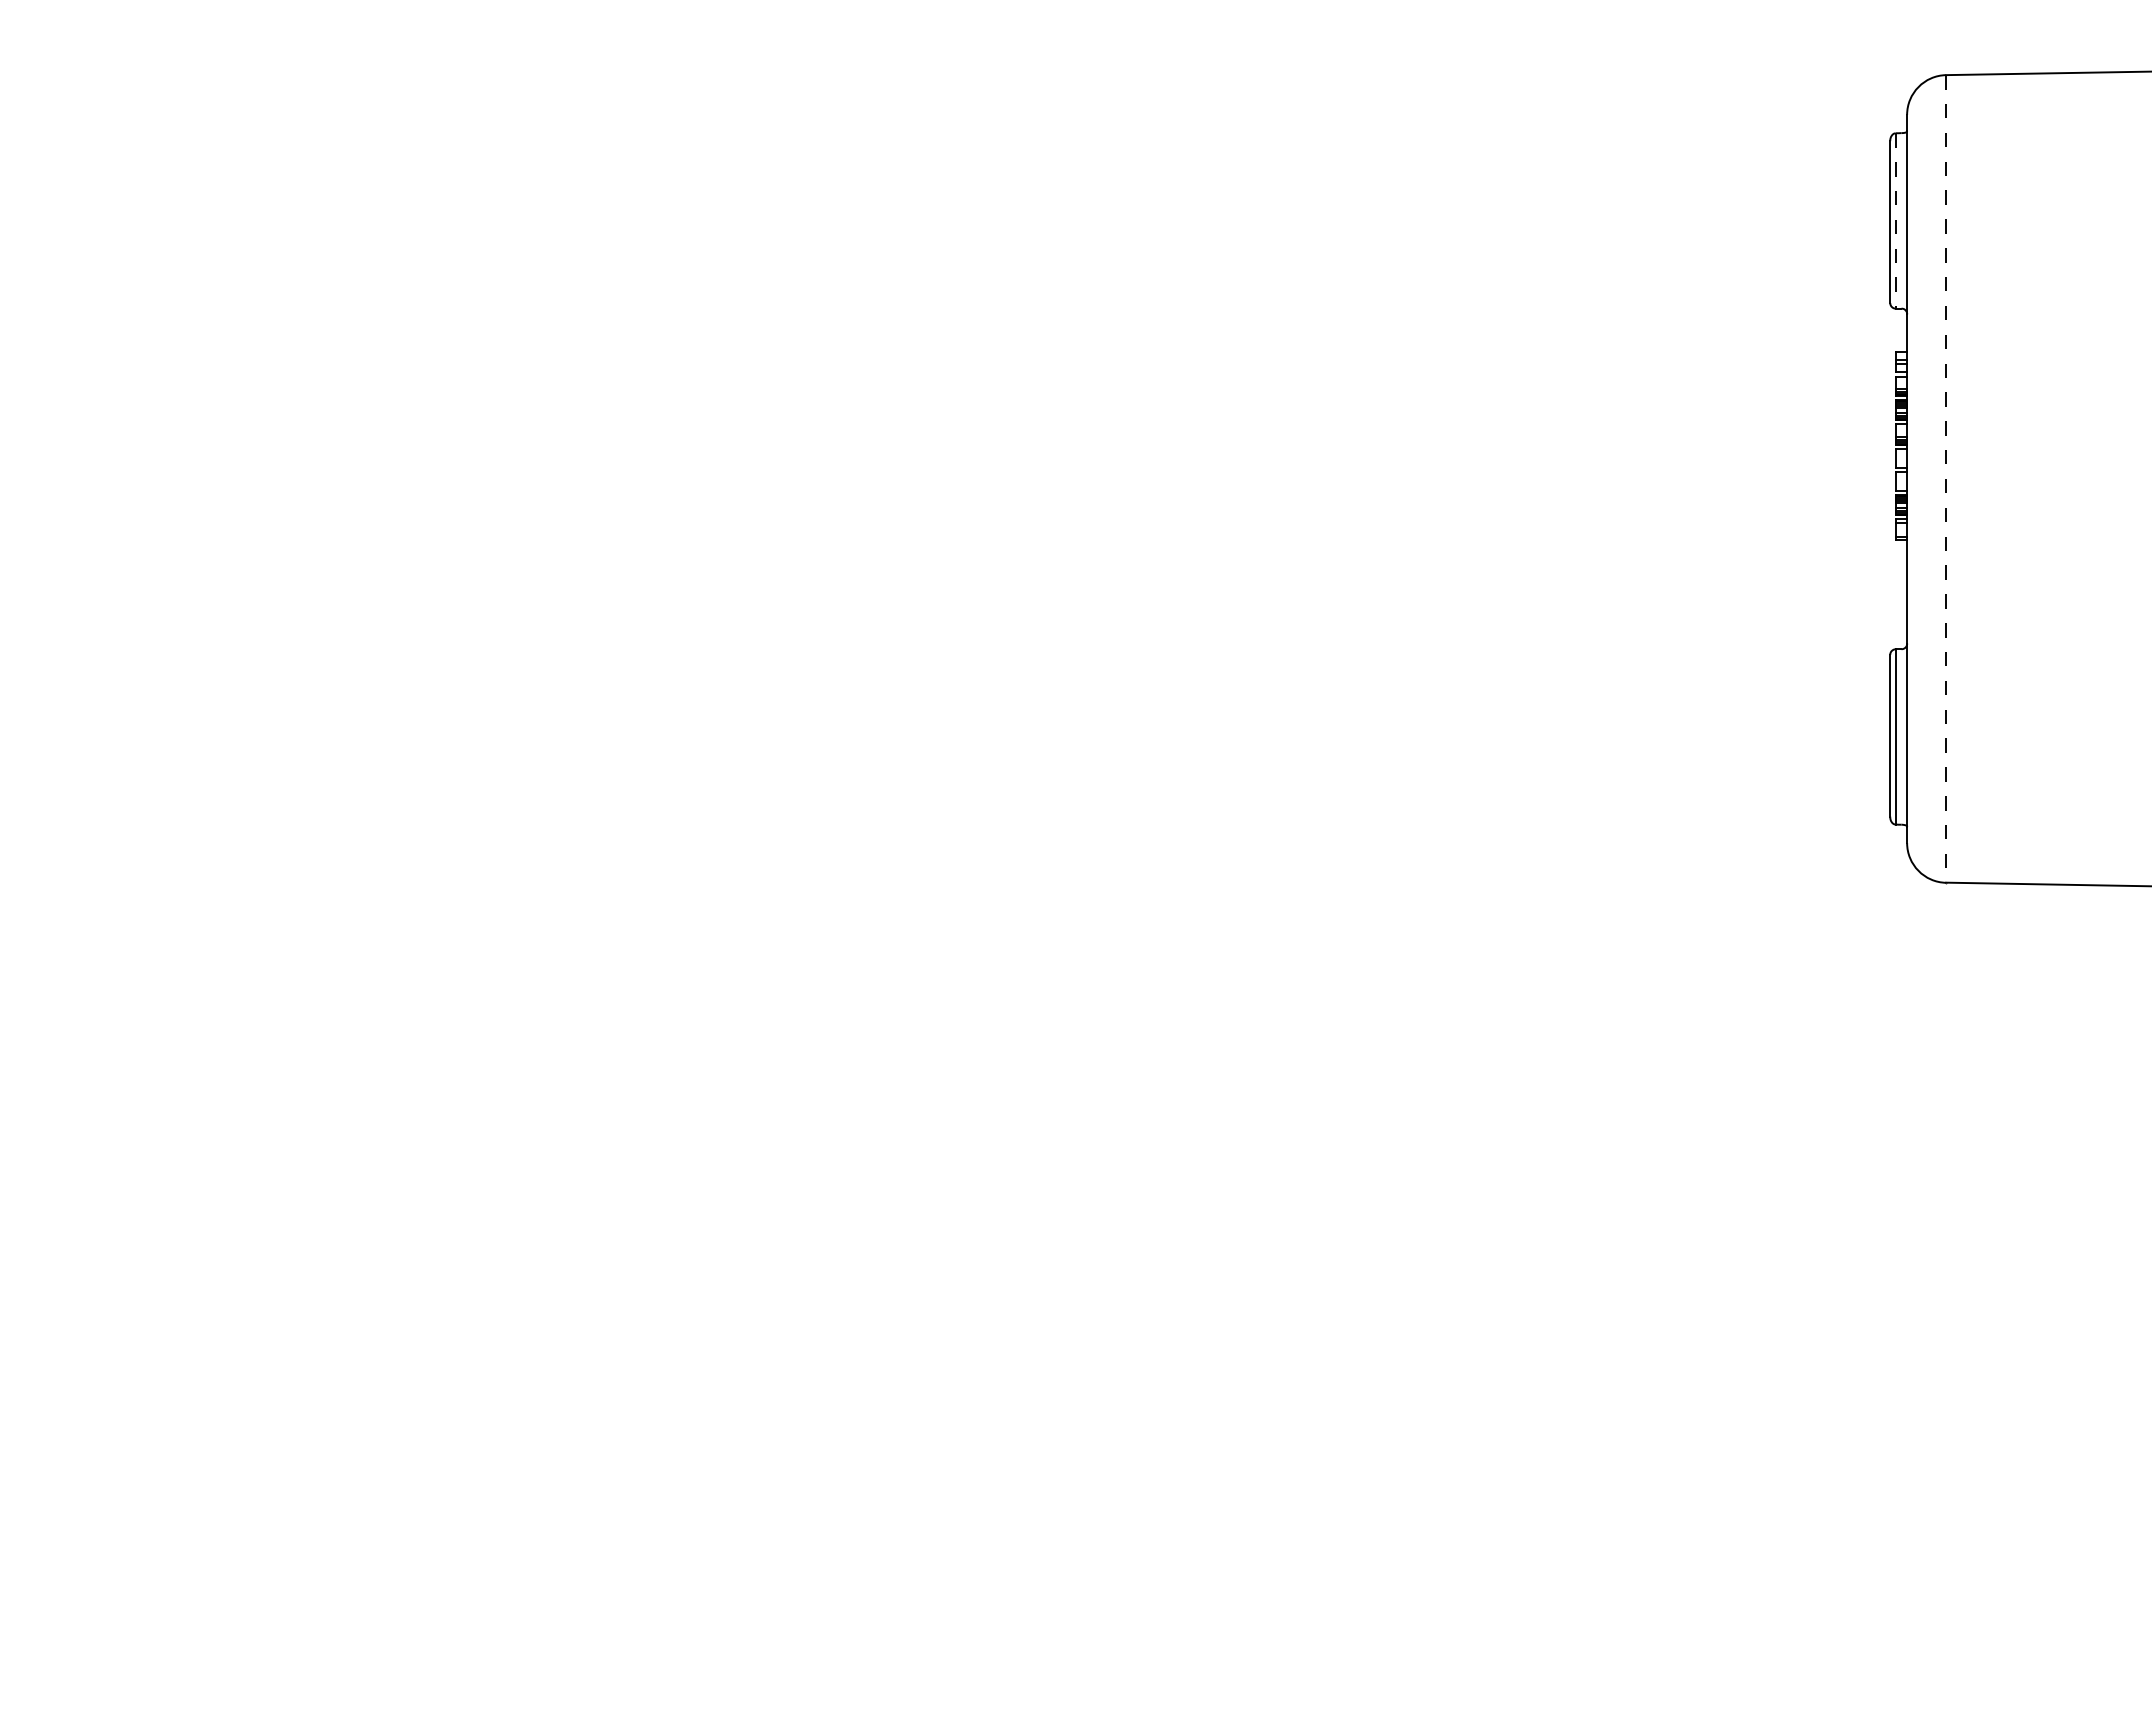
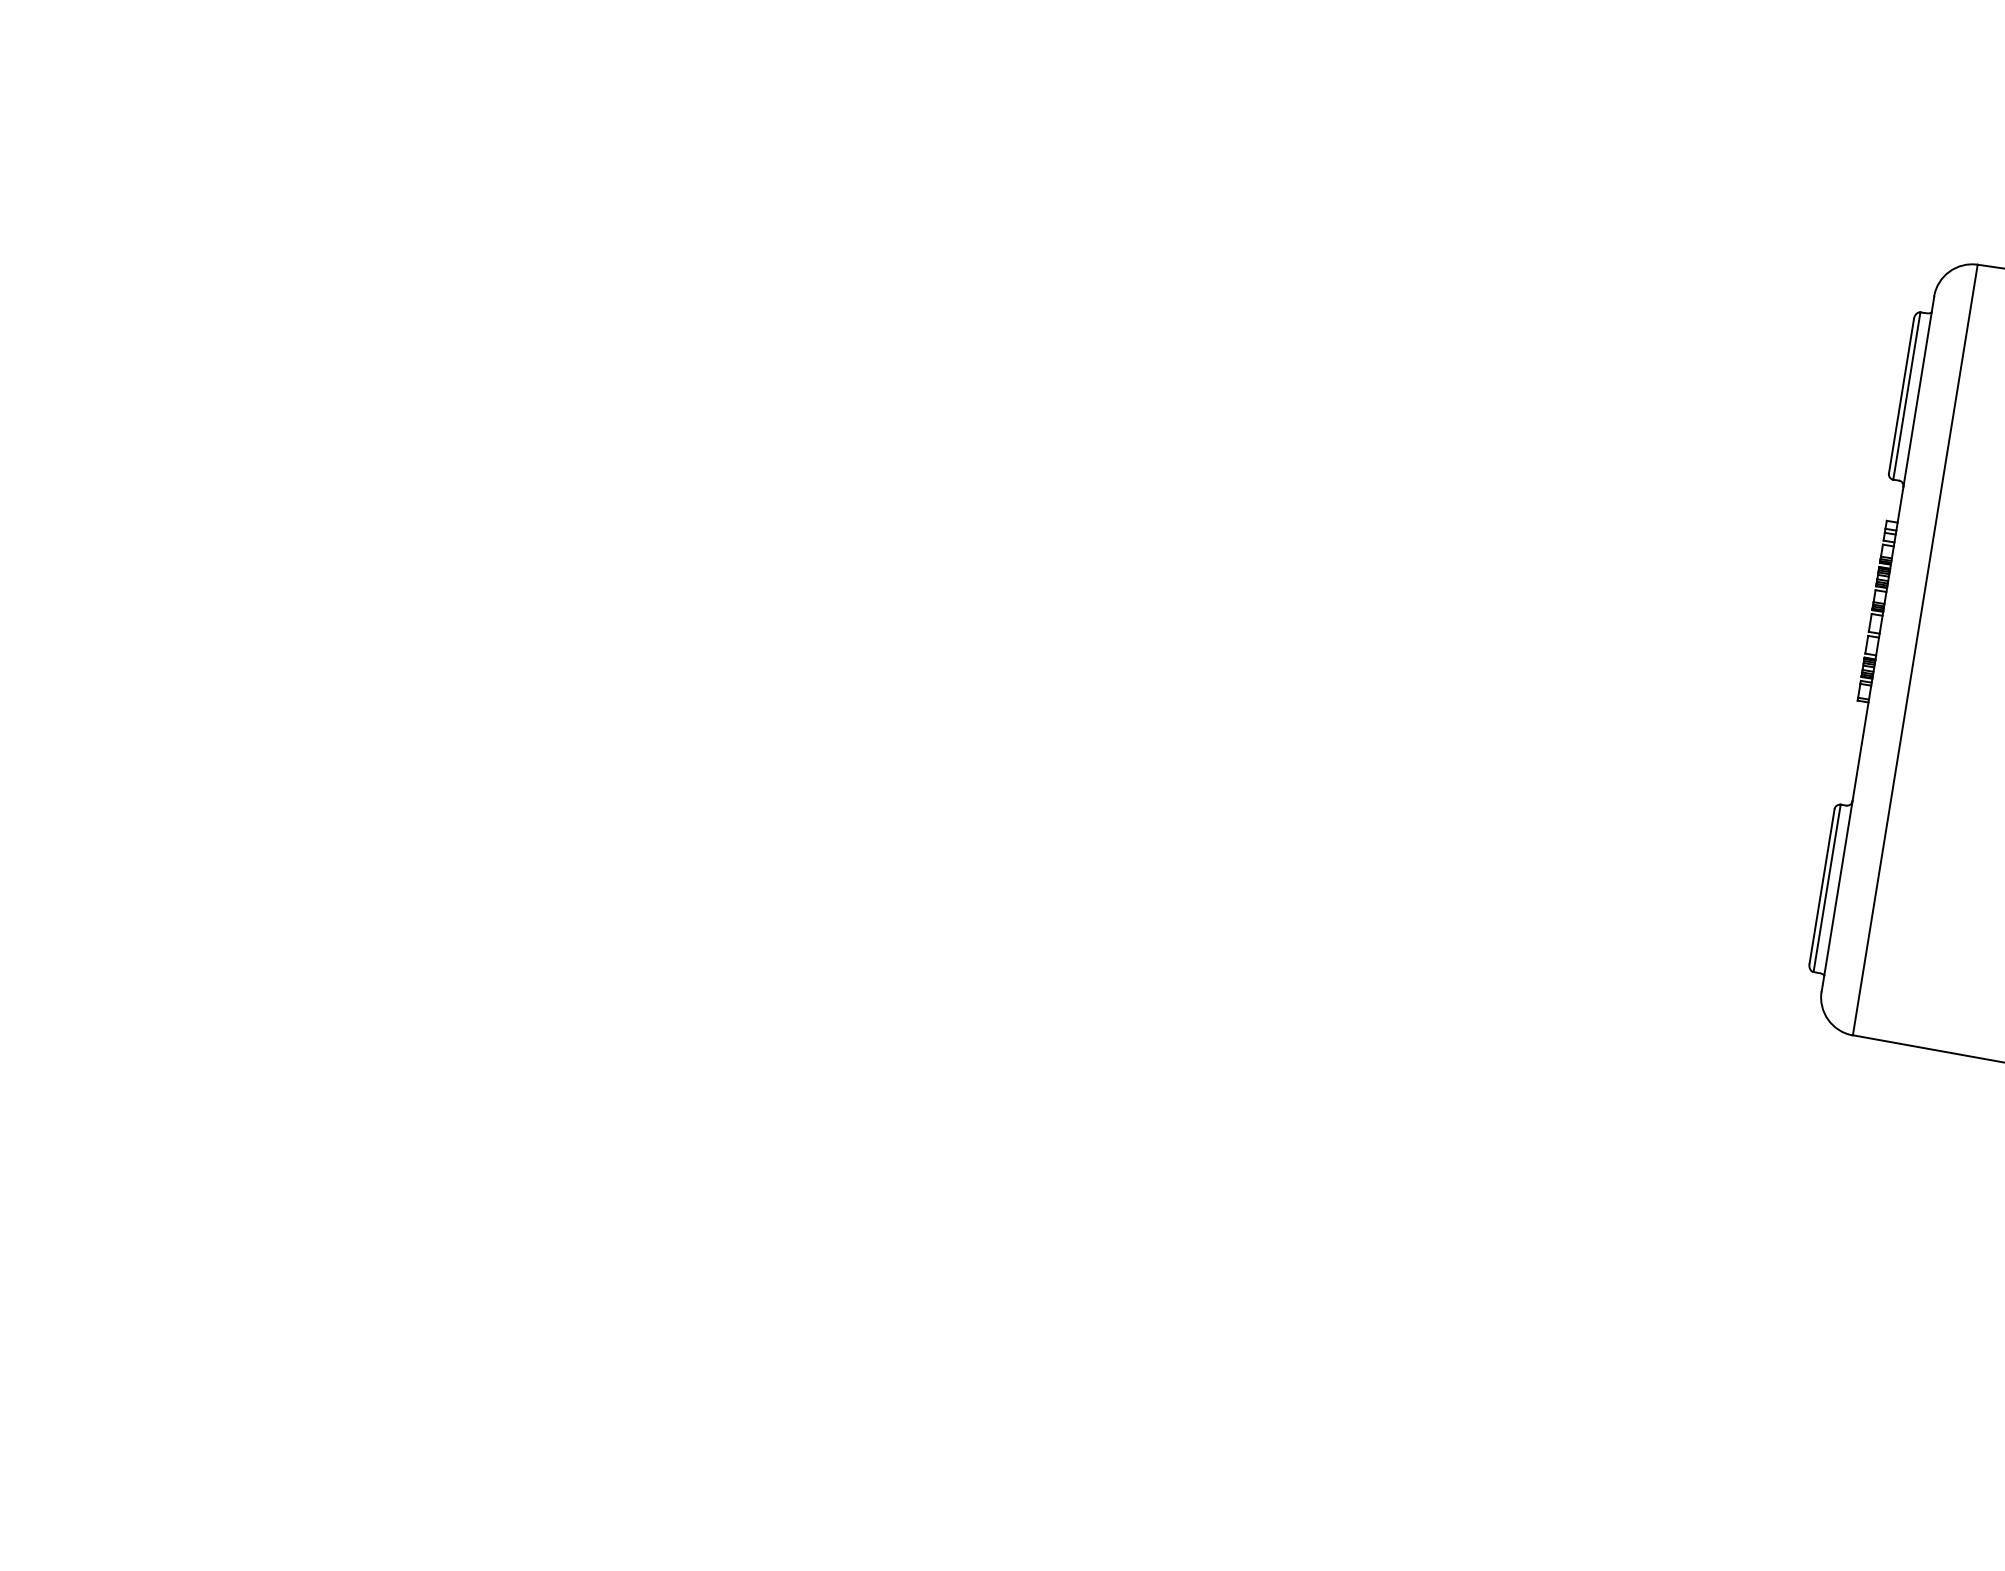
line: (1895, 220) -> (1906, 395), dashed -> solid
line: (1946, 478) -> (1915, 649), dashed -> solid

